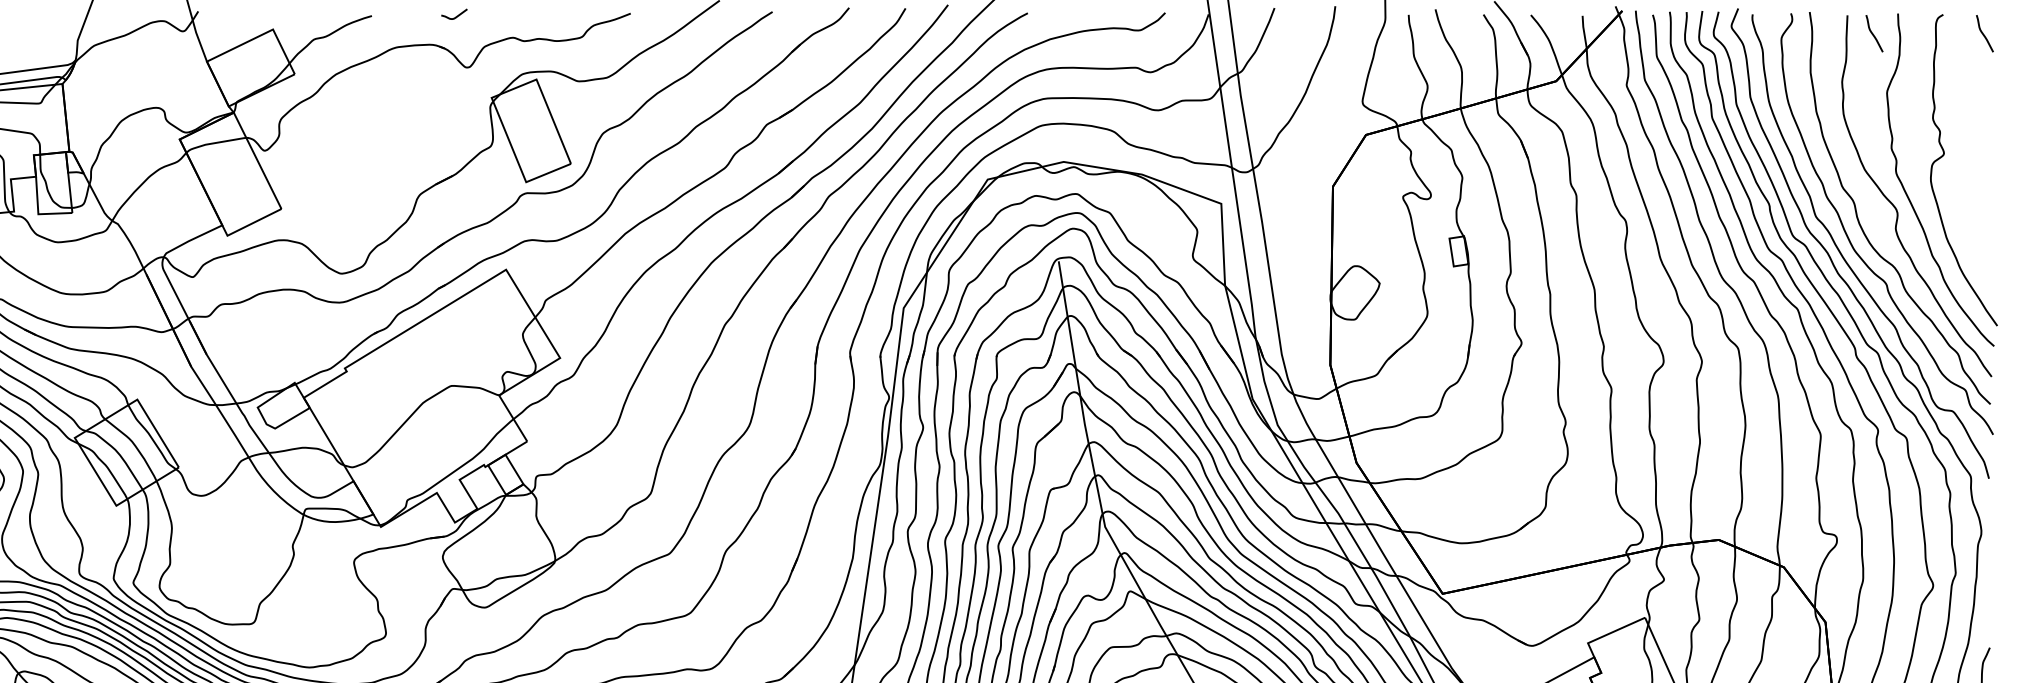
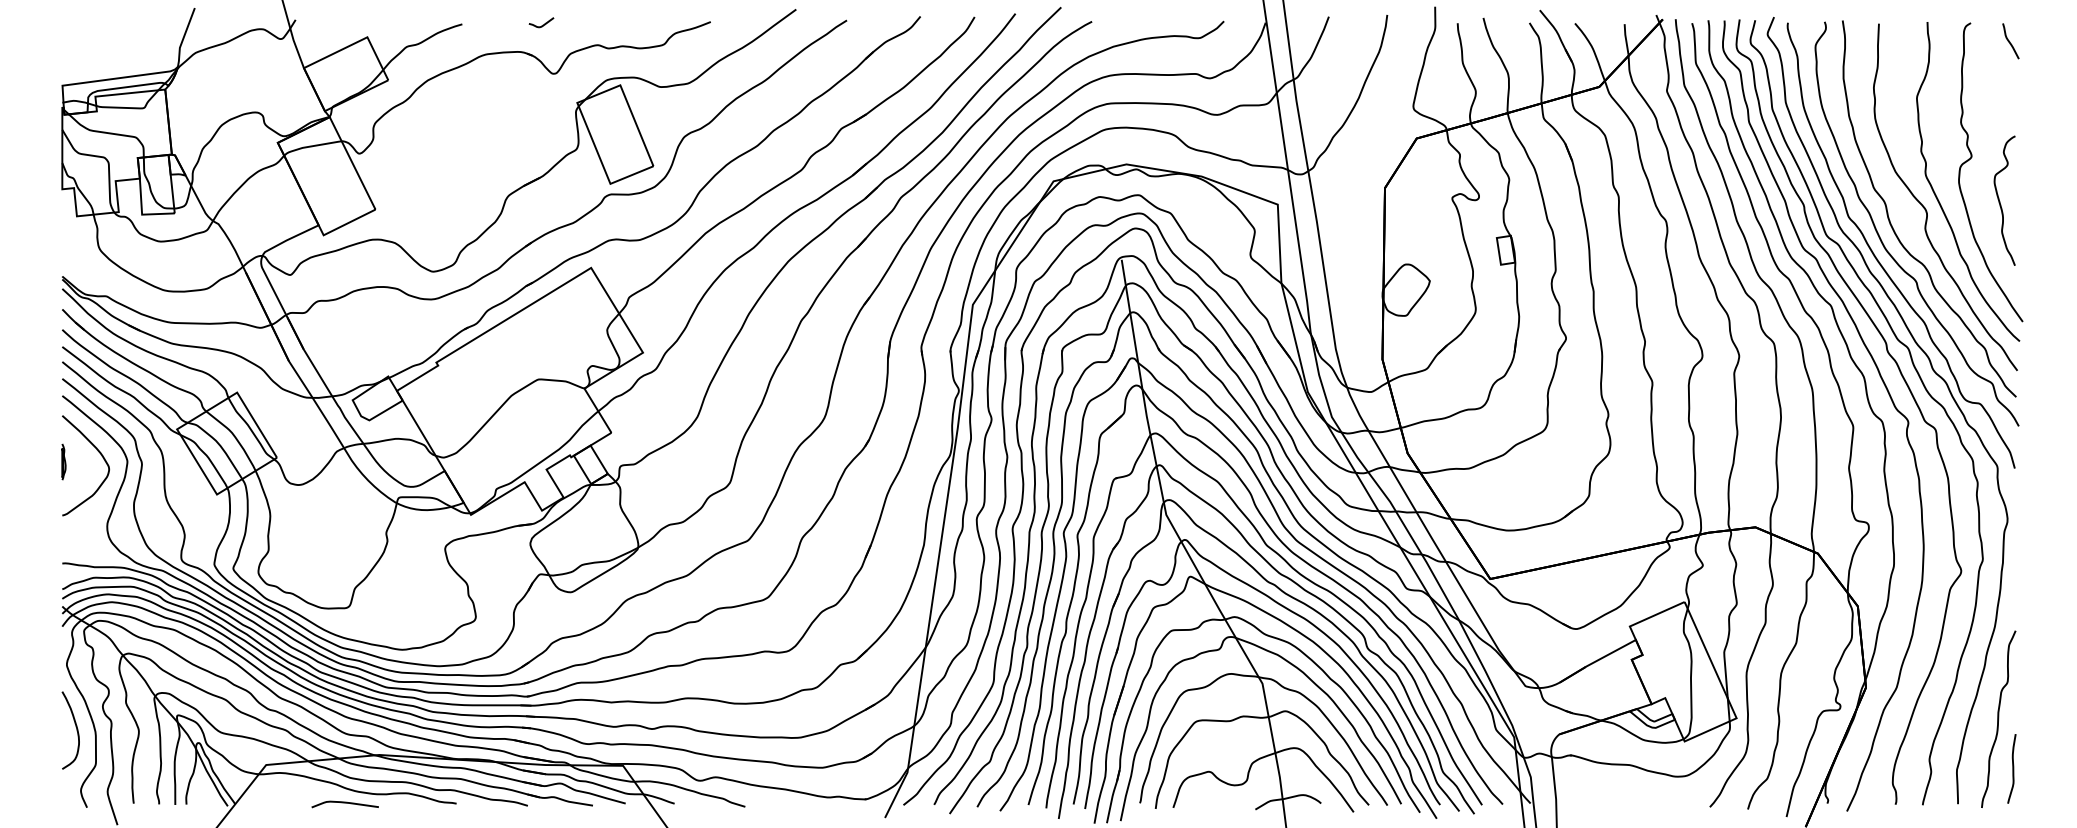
curve: (1874, 33) -> (1904, 41), removed
curve: (1974, 200) -> (2000, 201), added

